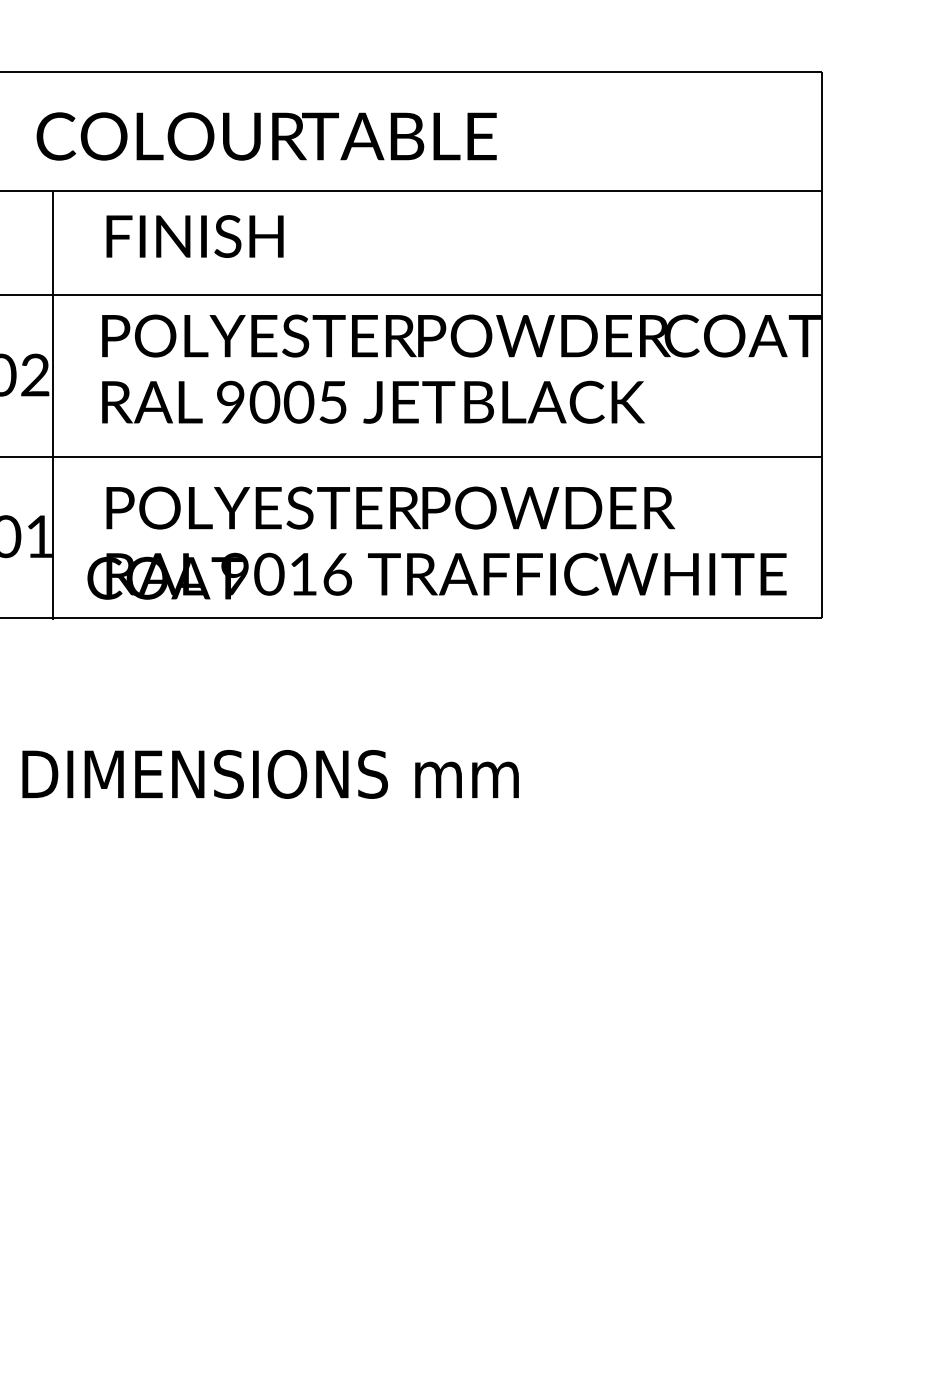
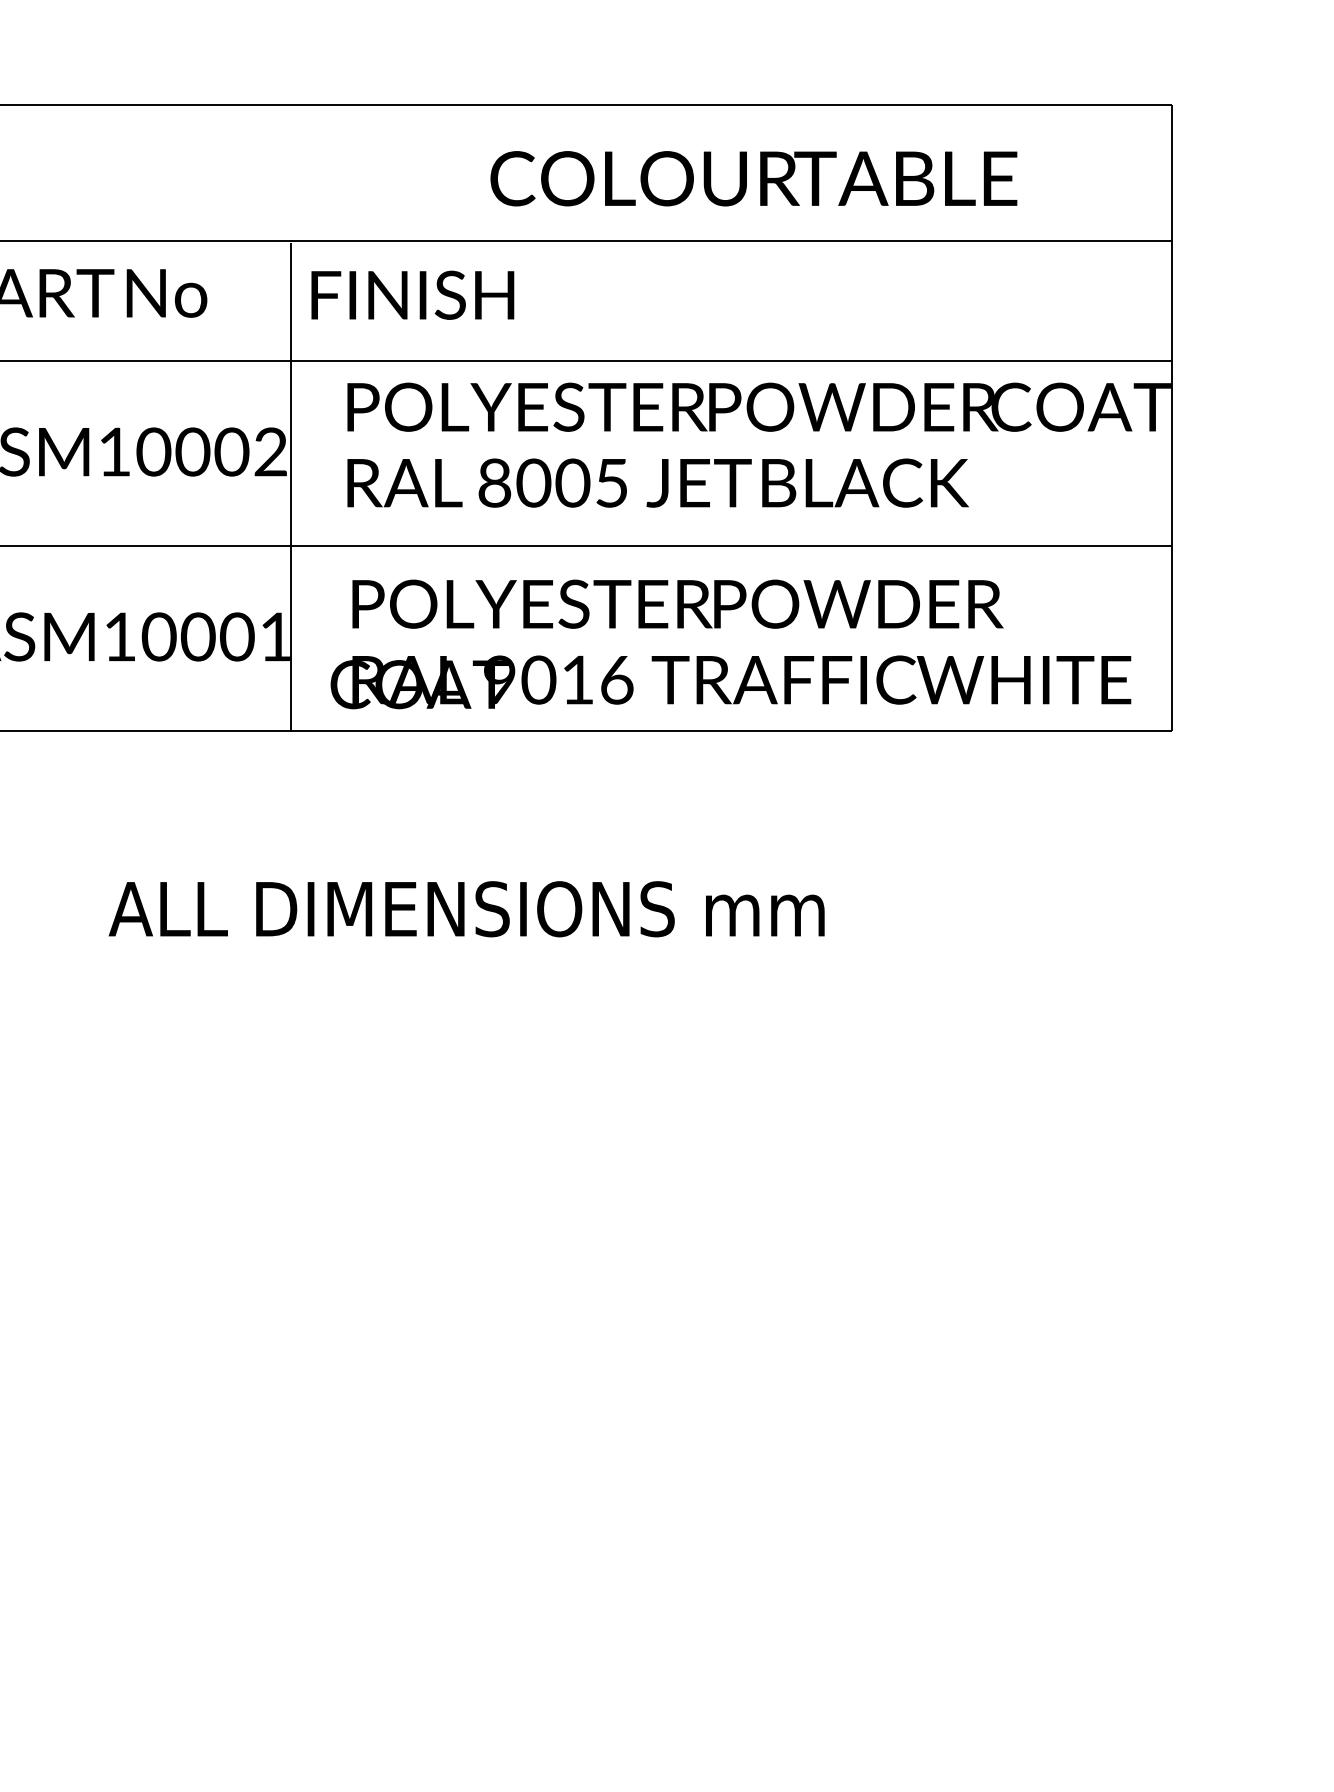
text: (266, 136) -> (753, 178), moved
text: (194, 235) -> (412, 294), moved
text: (230, 403) -> (494, 484), 9005 -> 8005

